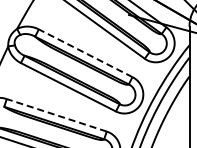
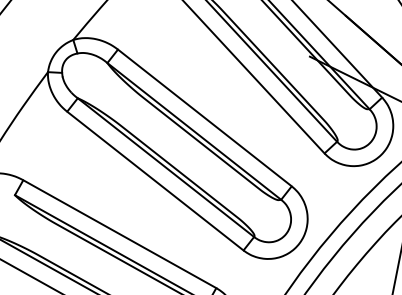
line: (85, 53) -> (204, 118), dashed -> solid
line: (56, 115) -> (119, 234), dashed -> solid

